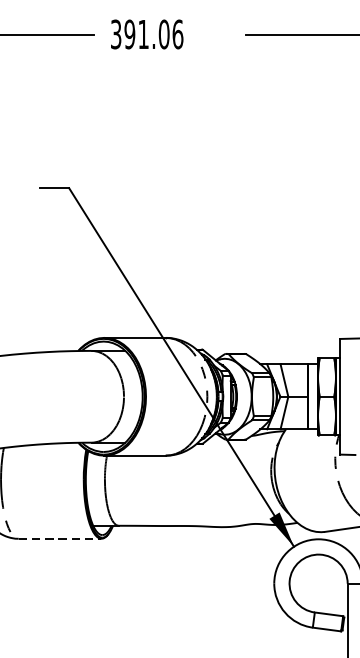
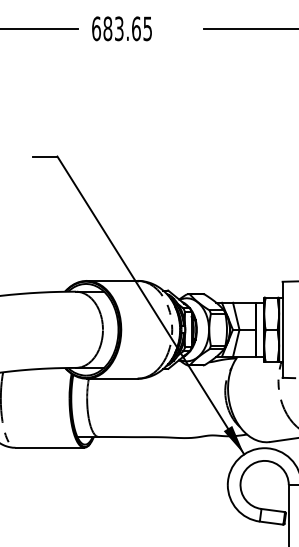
text: (147, 34) -> (122, 28), 391.06 -> 683.65
line: (60, 538) -> (50, 447), dashed -> solid

